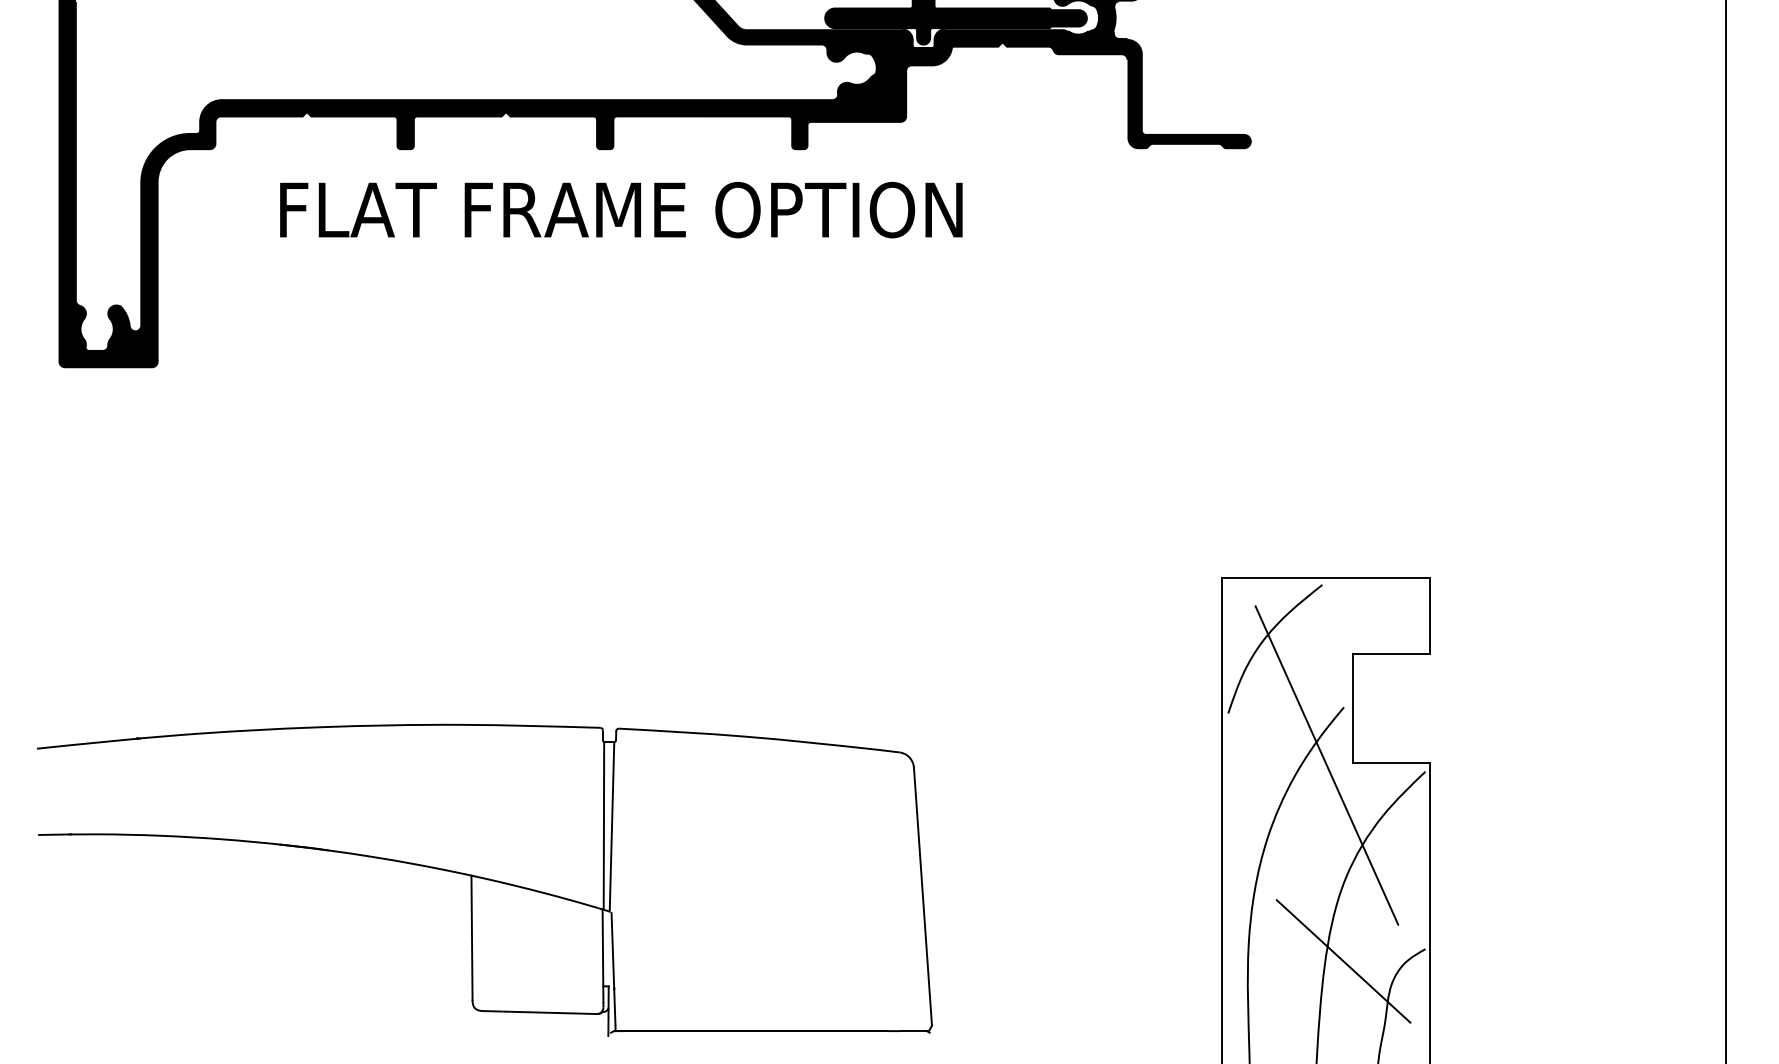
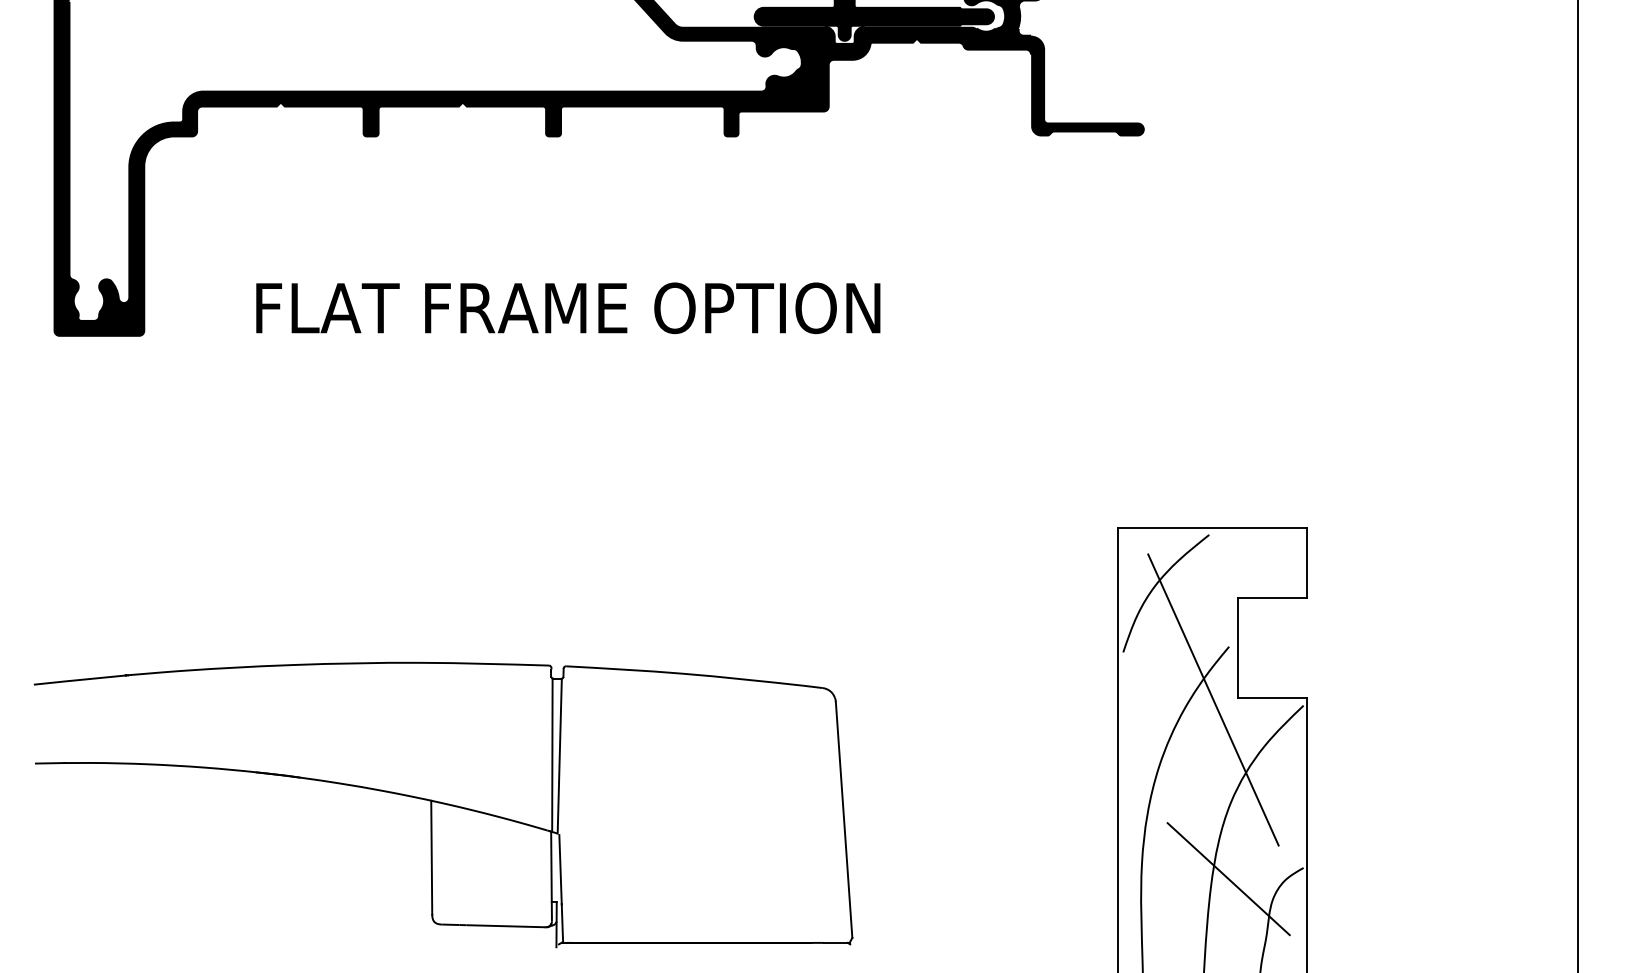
text: (621, 209) -> (568, 307), moved

